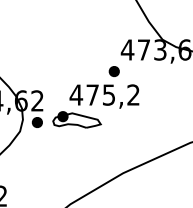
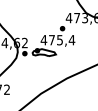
text: (132, 95) -> (71, 40), 475,2 -> 475,4

